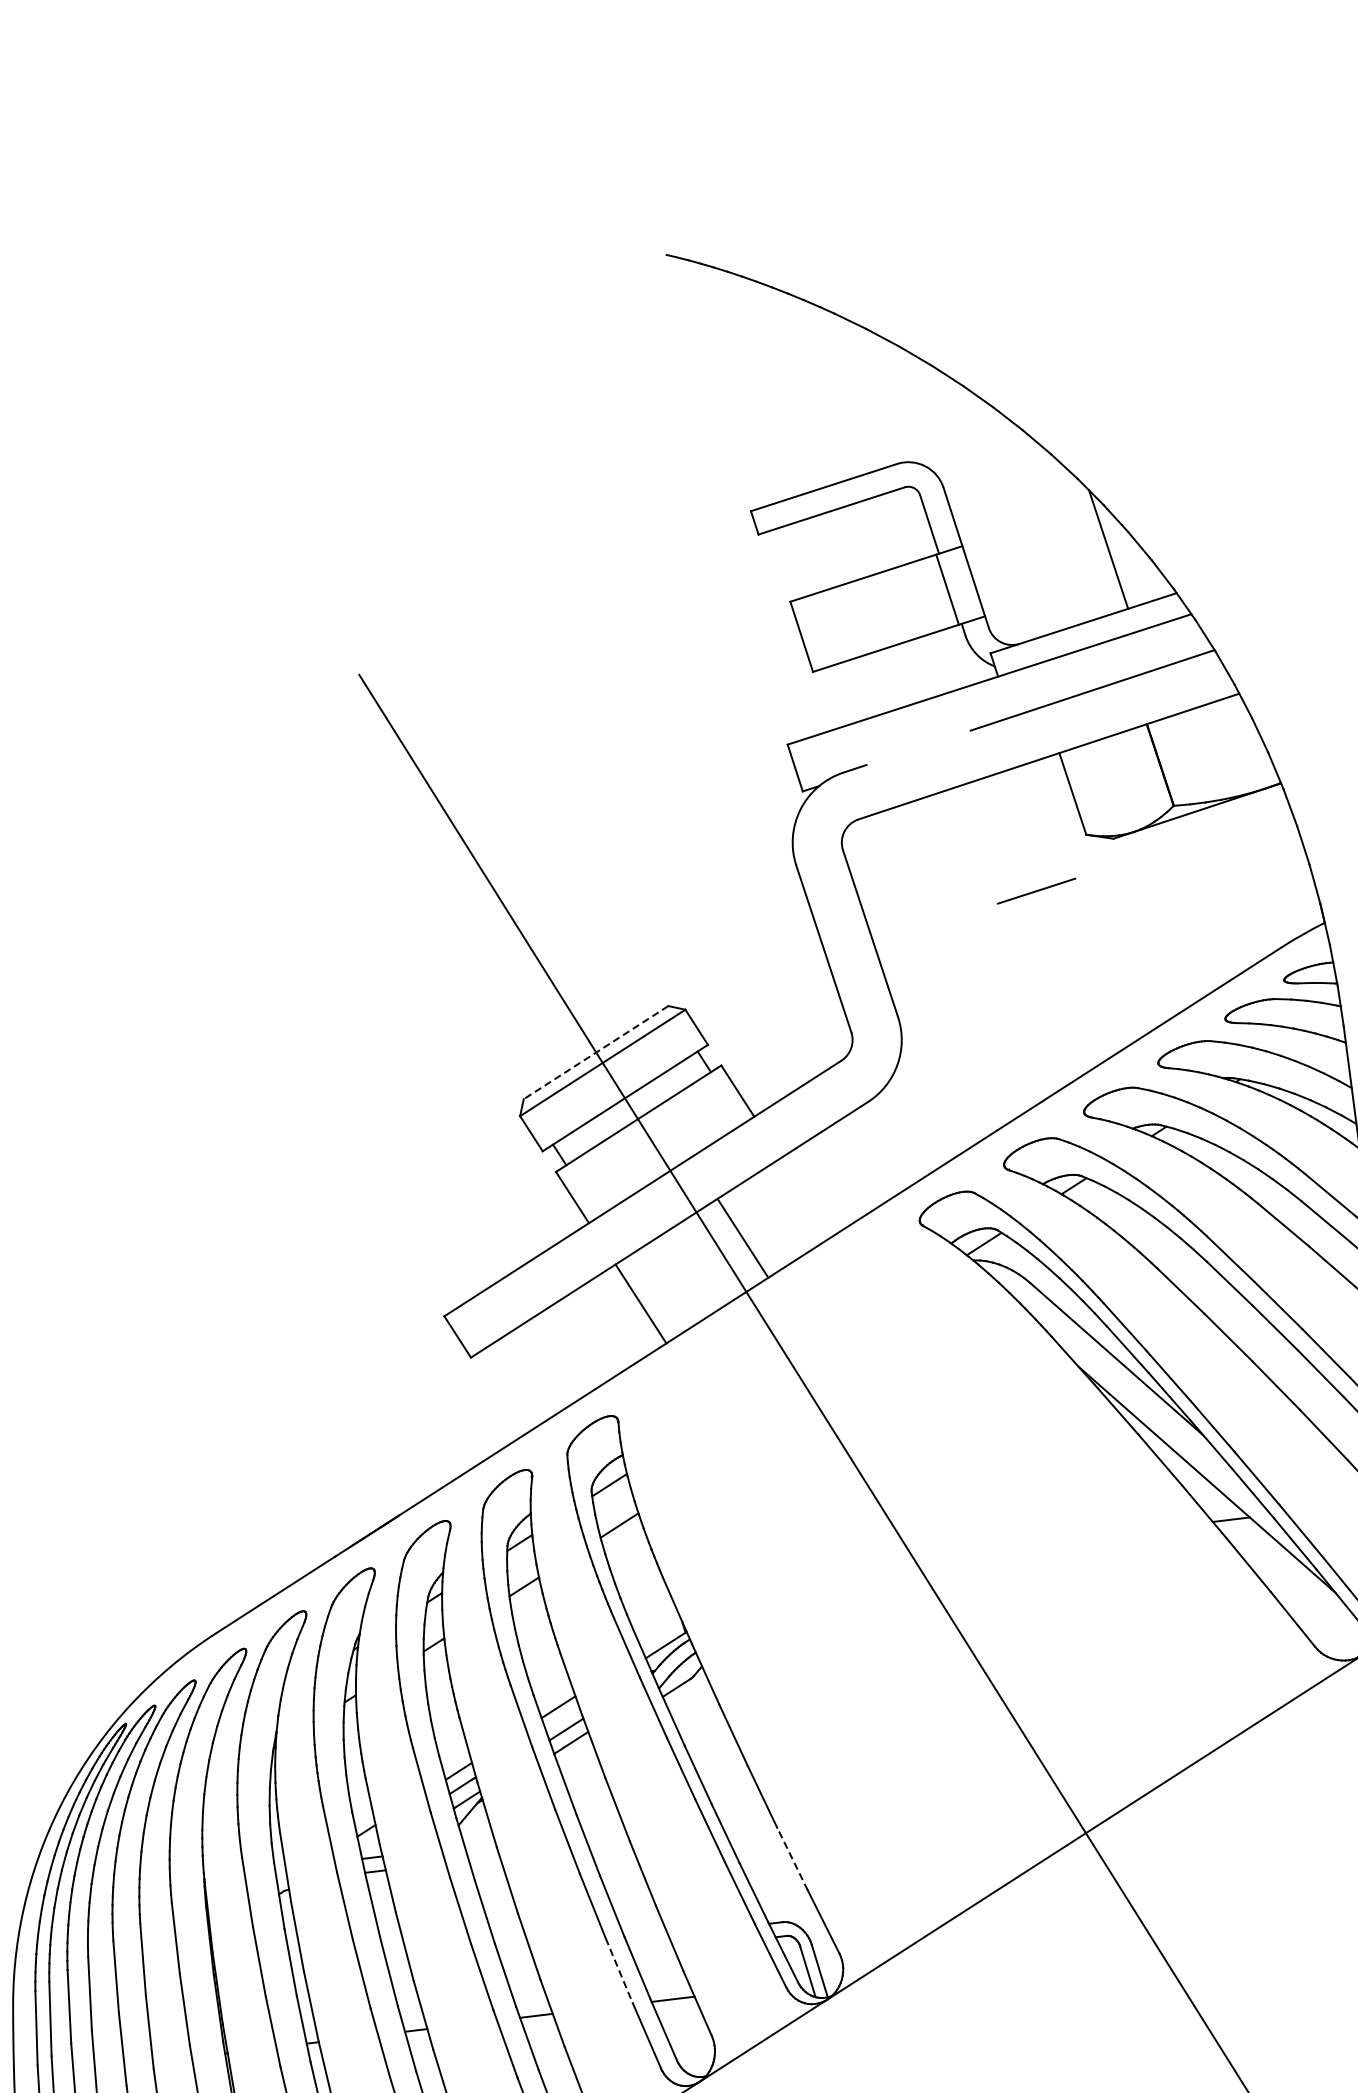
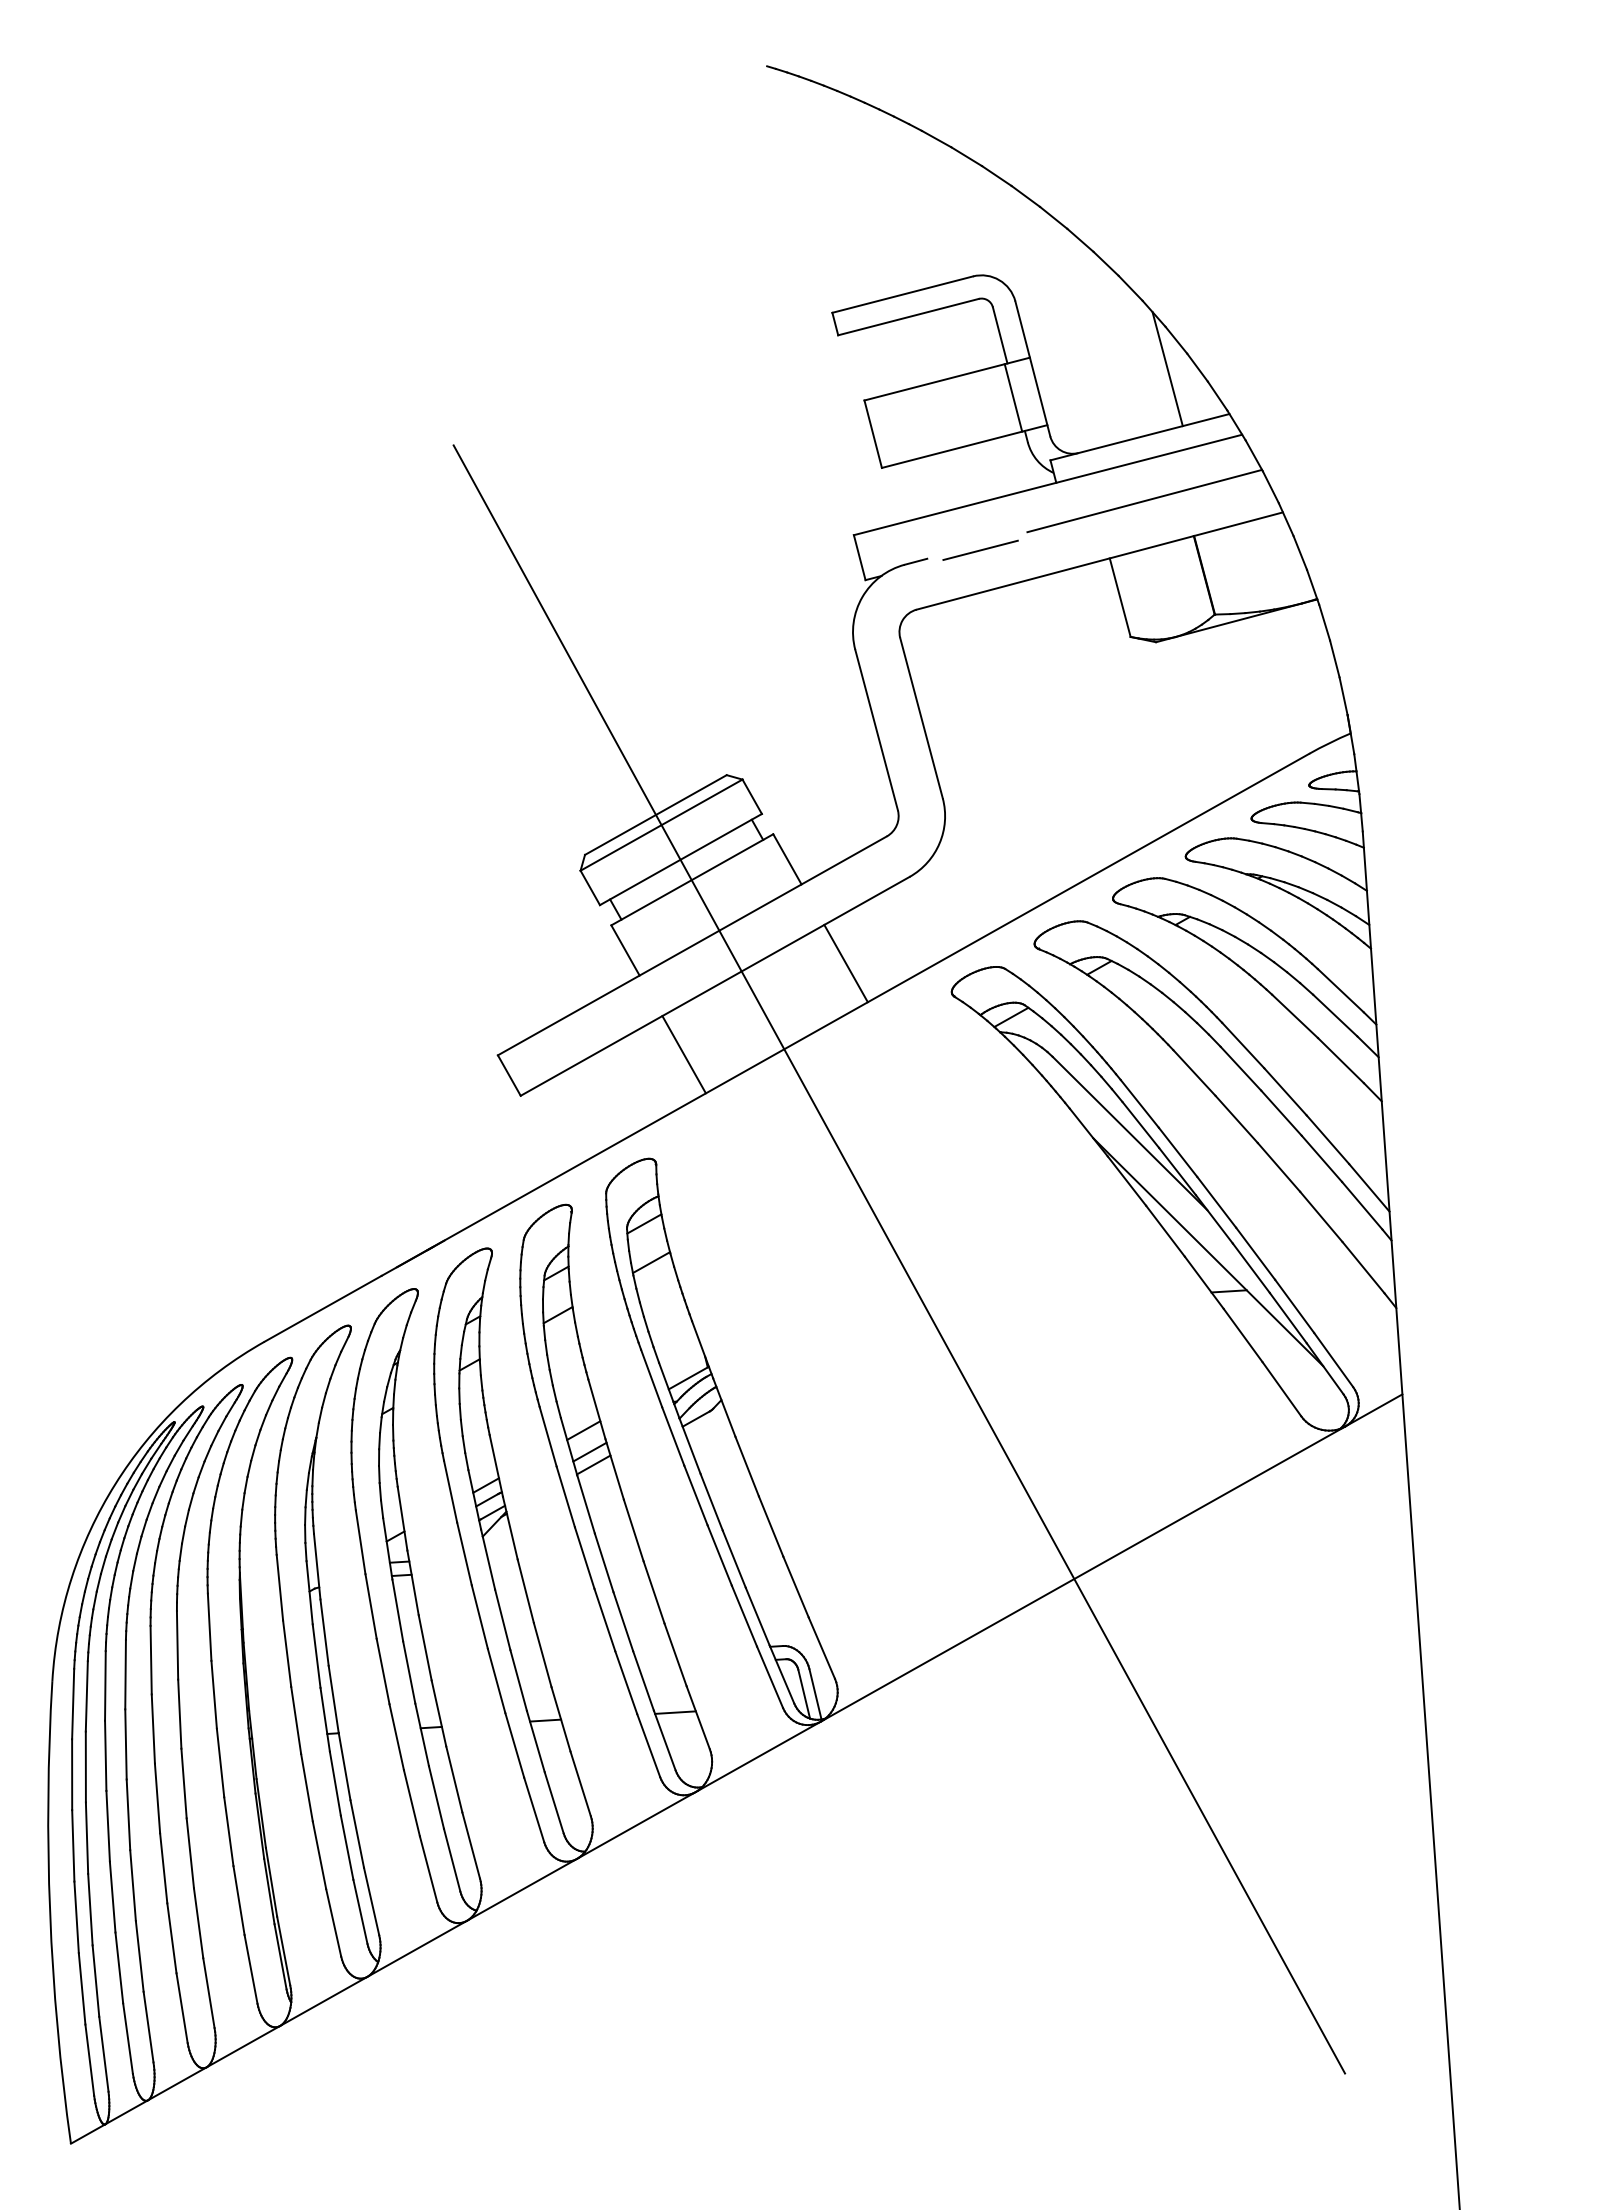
line: (1036, 890) -> (980, 549), moved
line: (595, 1053) -> (655, 815), dashed -> solid
line: (742, 1238) -> (845, 963), moved
line: (793, 1859) -> (796, 1587), dashed -> solid
line: (619, 1971) -> (626, 1683), dashed -> solid

